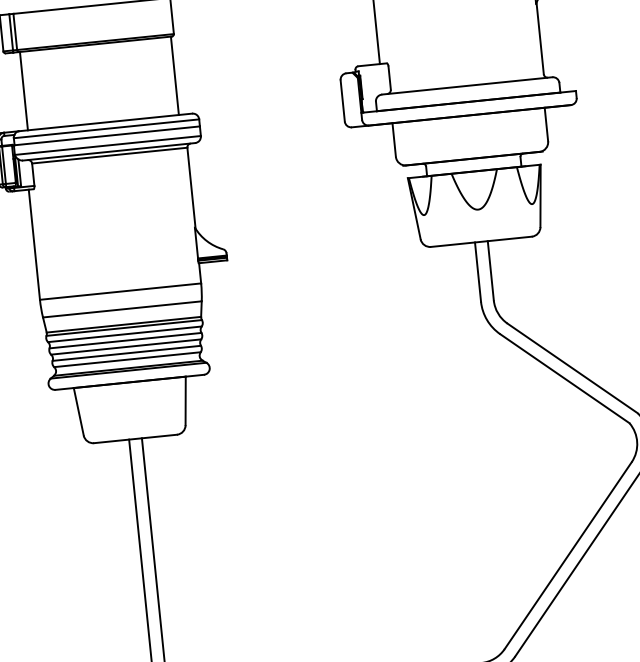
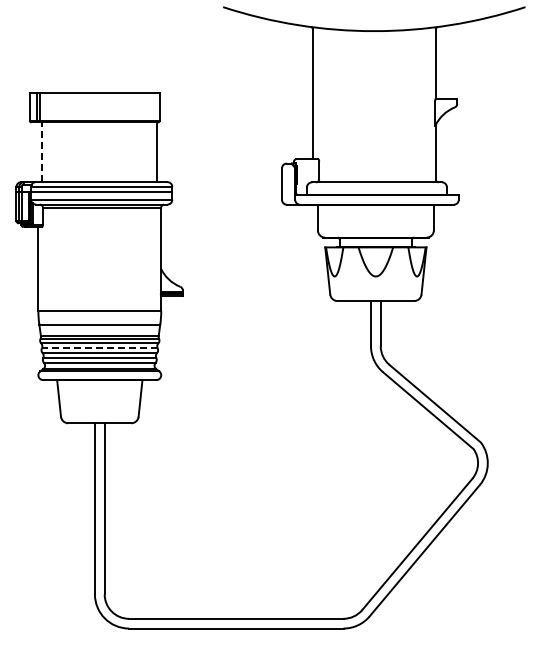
line: (24, 91) -> (42, 152), solid -> dashed
line: (125, 340) -> (99, 348), solid -> dashed

